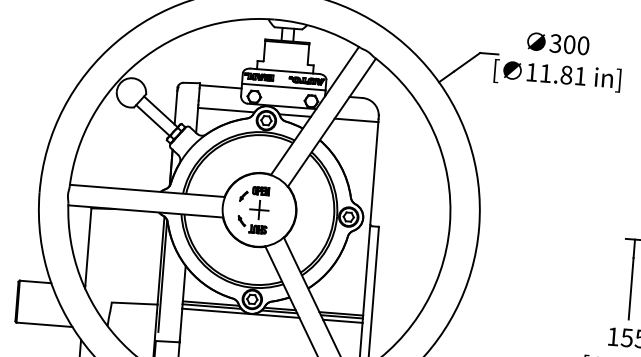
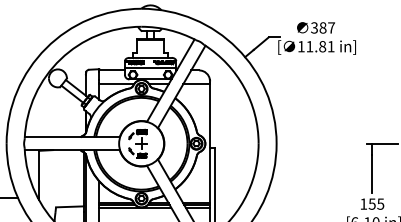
text: (576, 44) -> (327, 27), 300 -> 387

